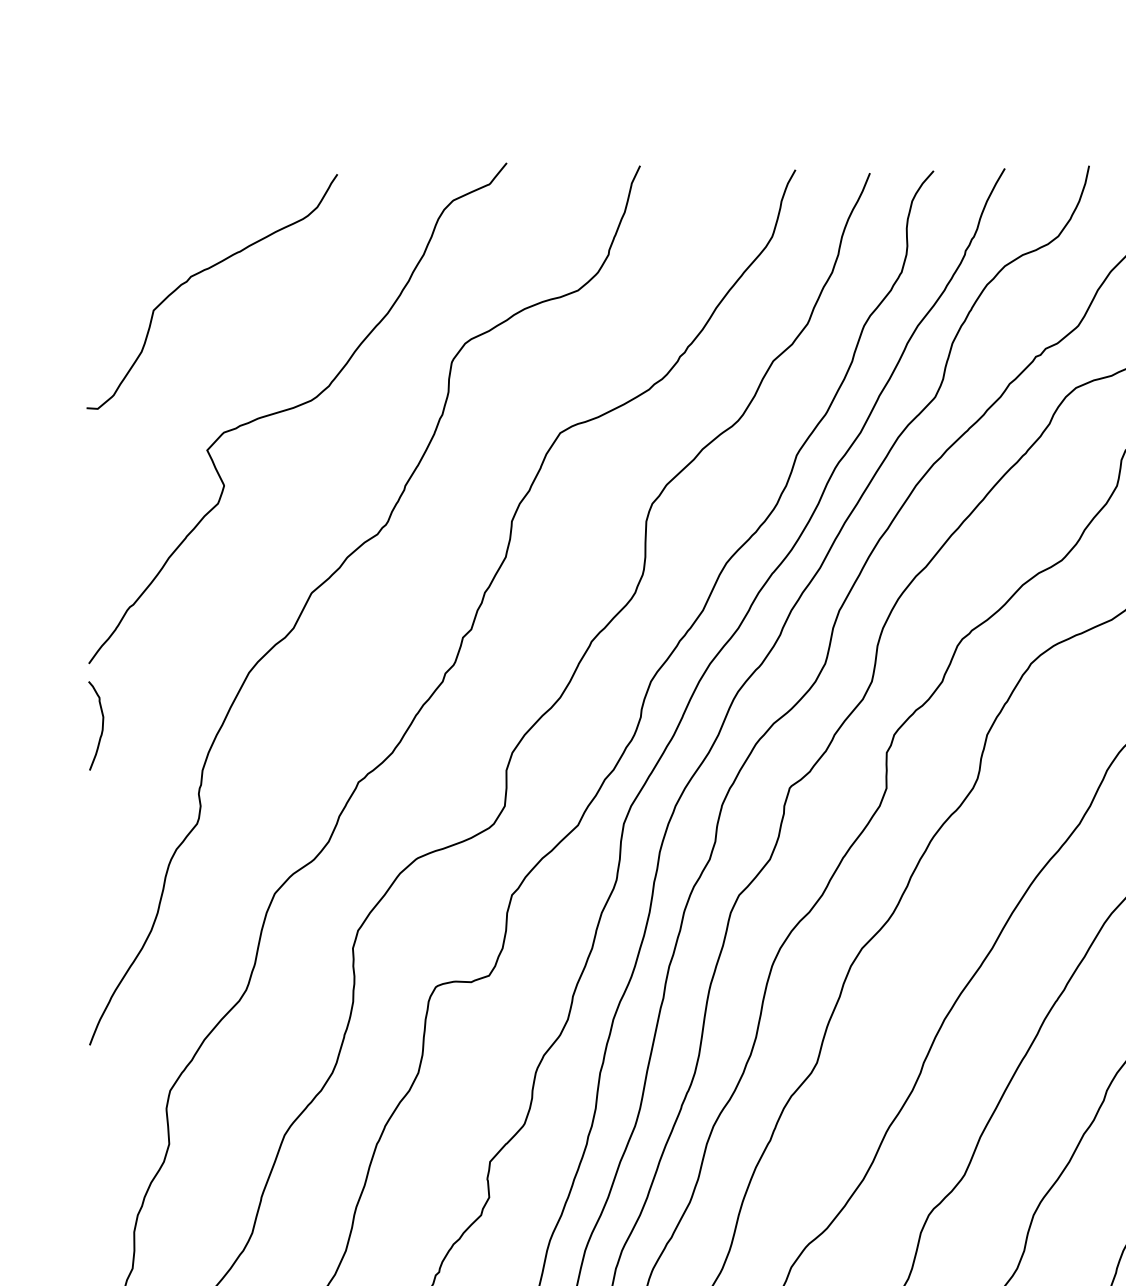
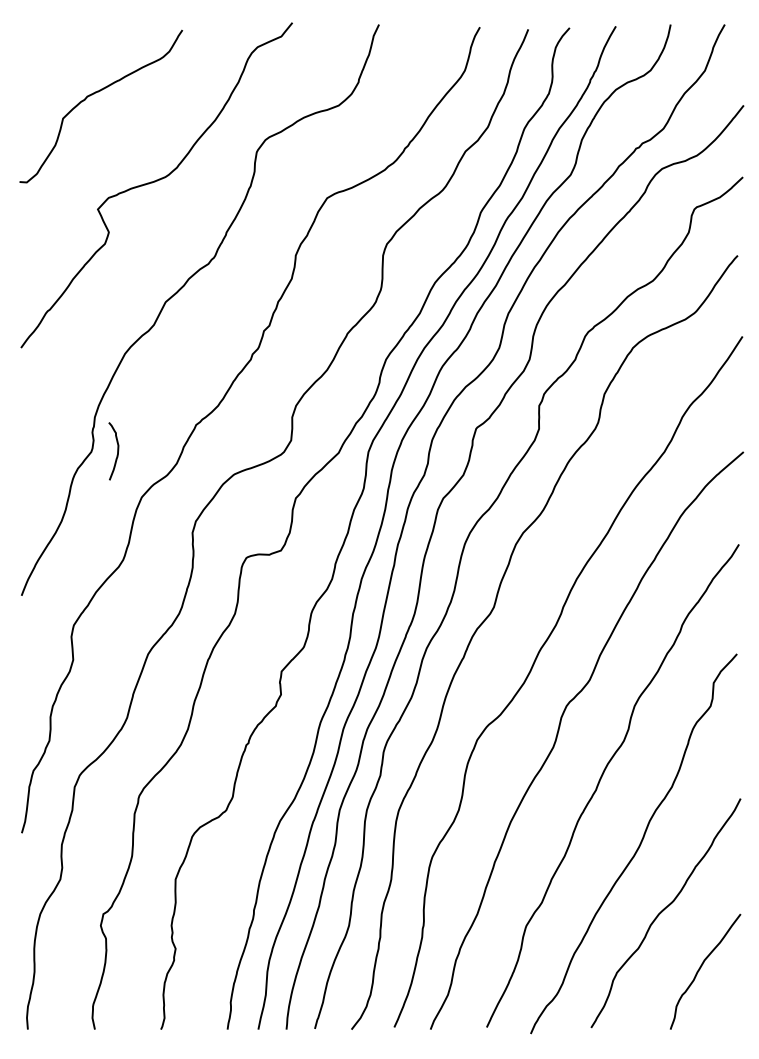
curve: (101, 726) -> (117, 451), moved

